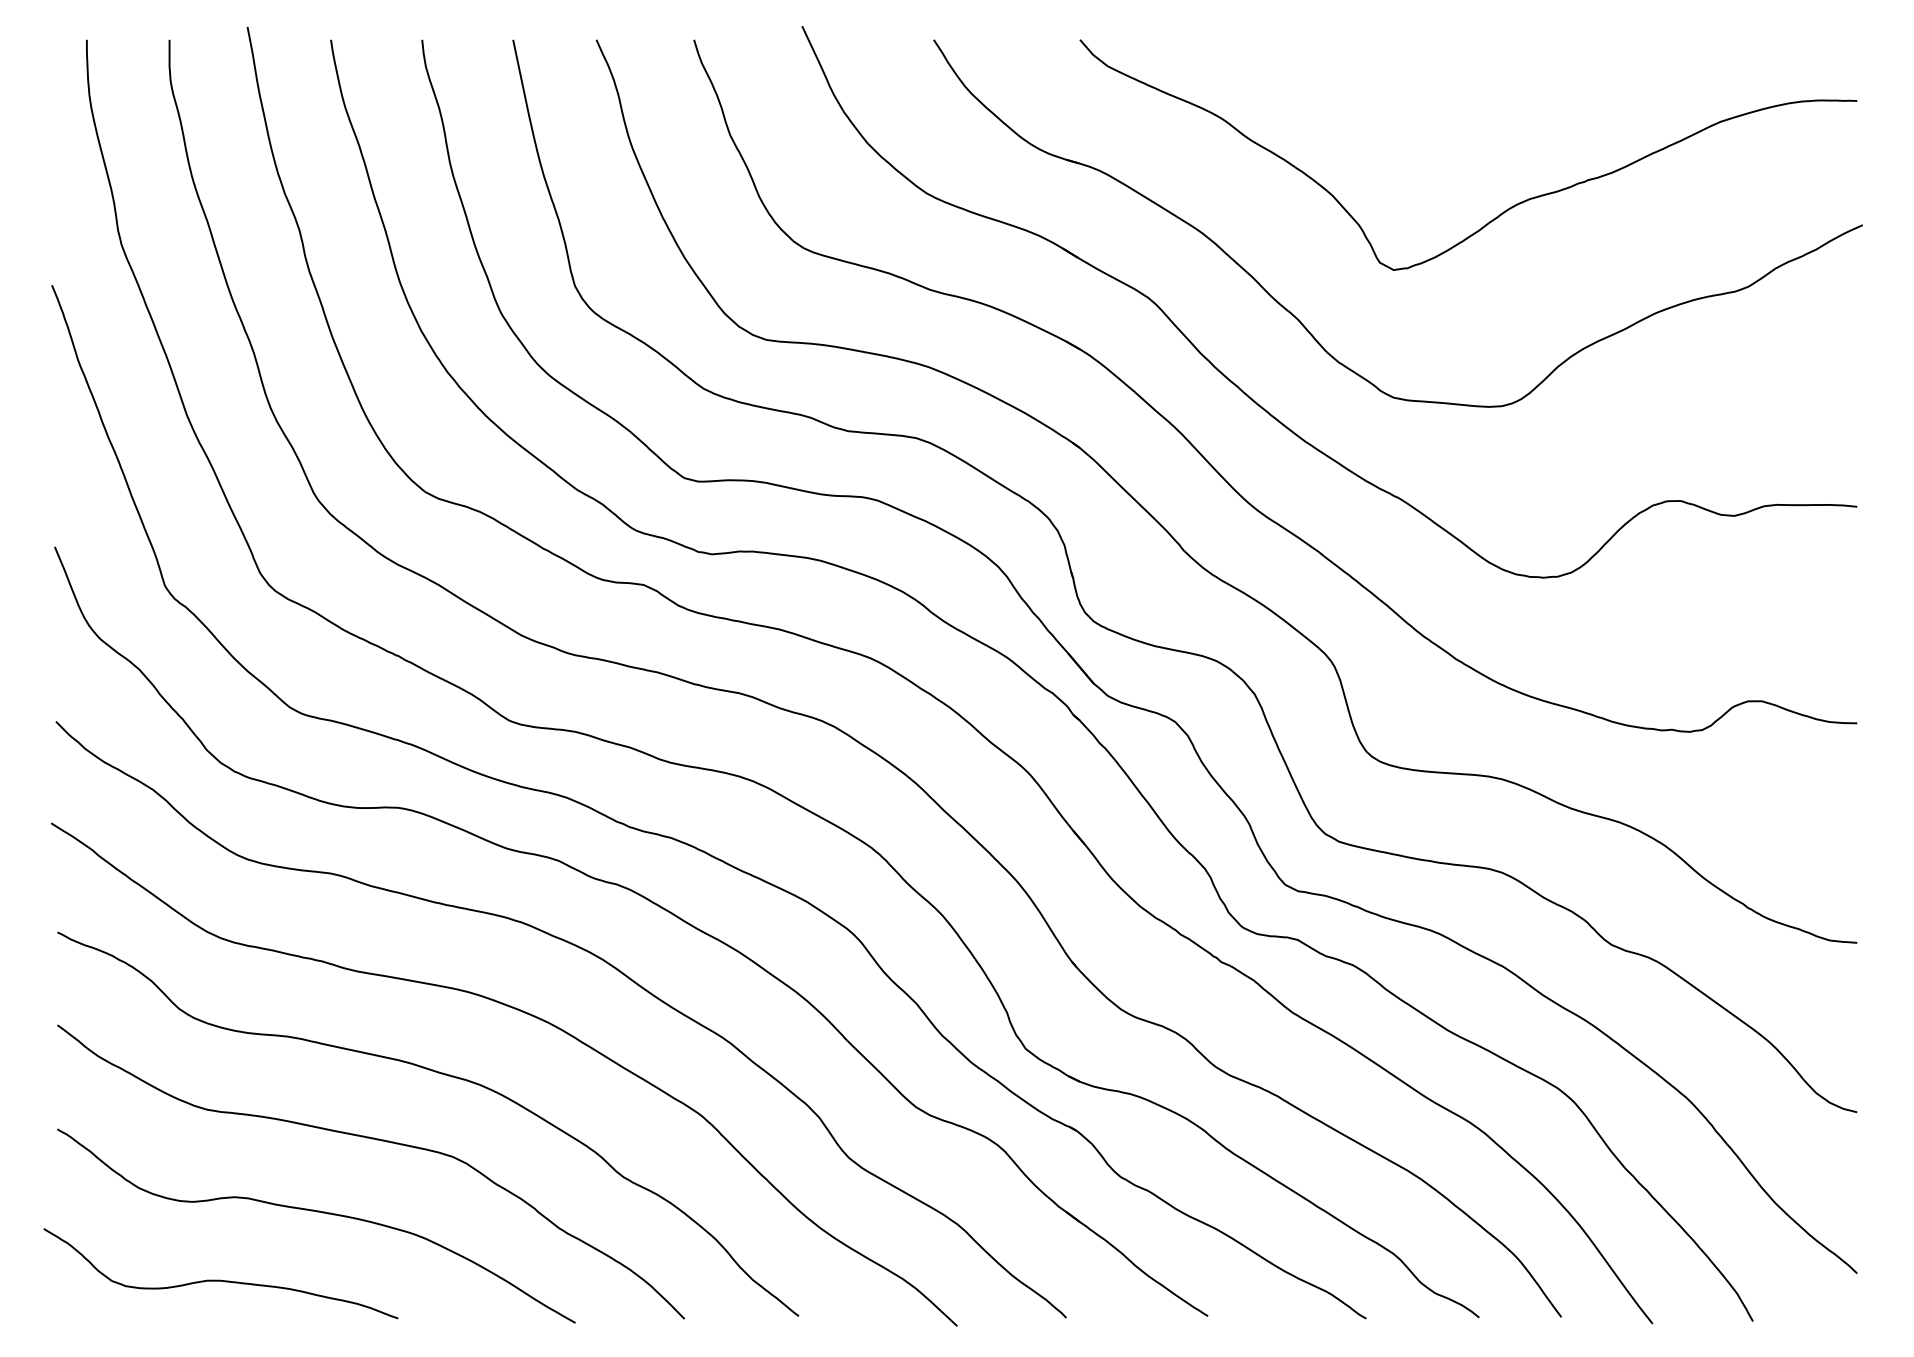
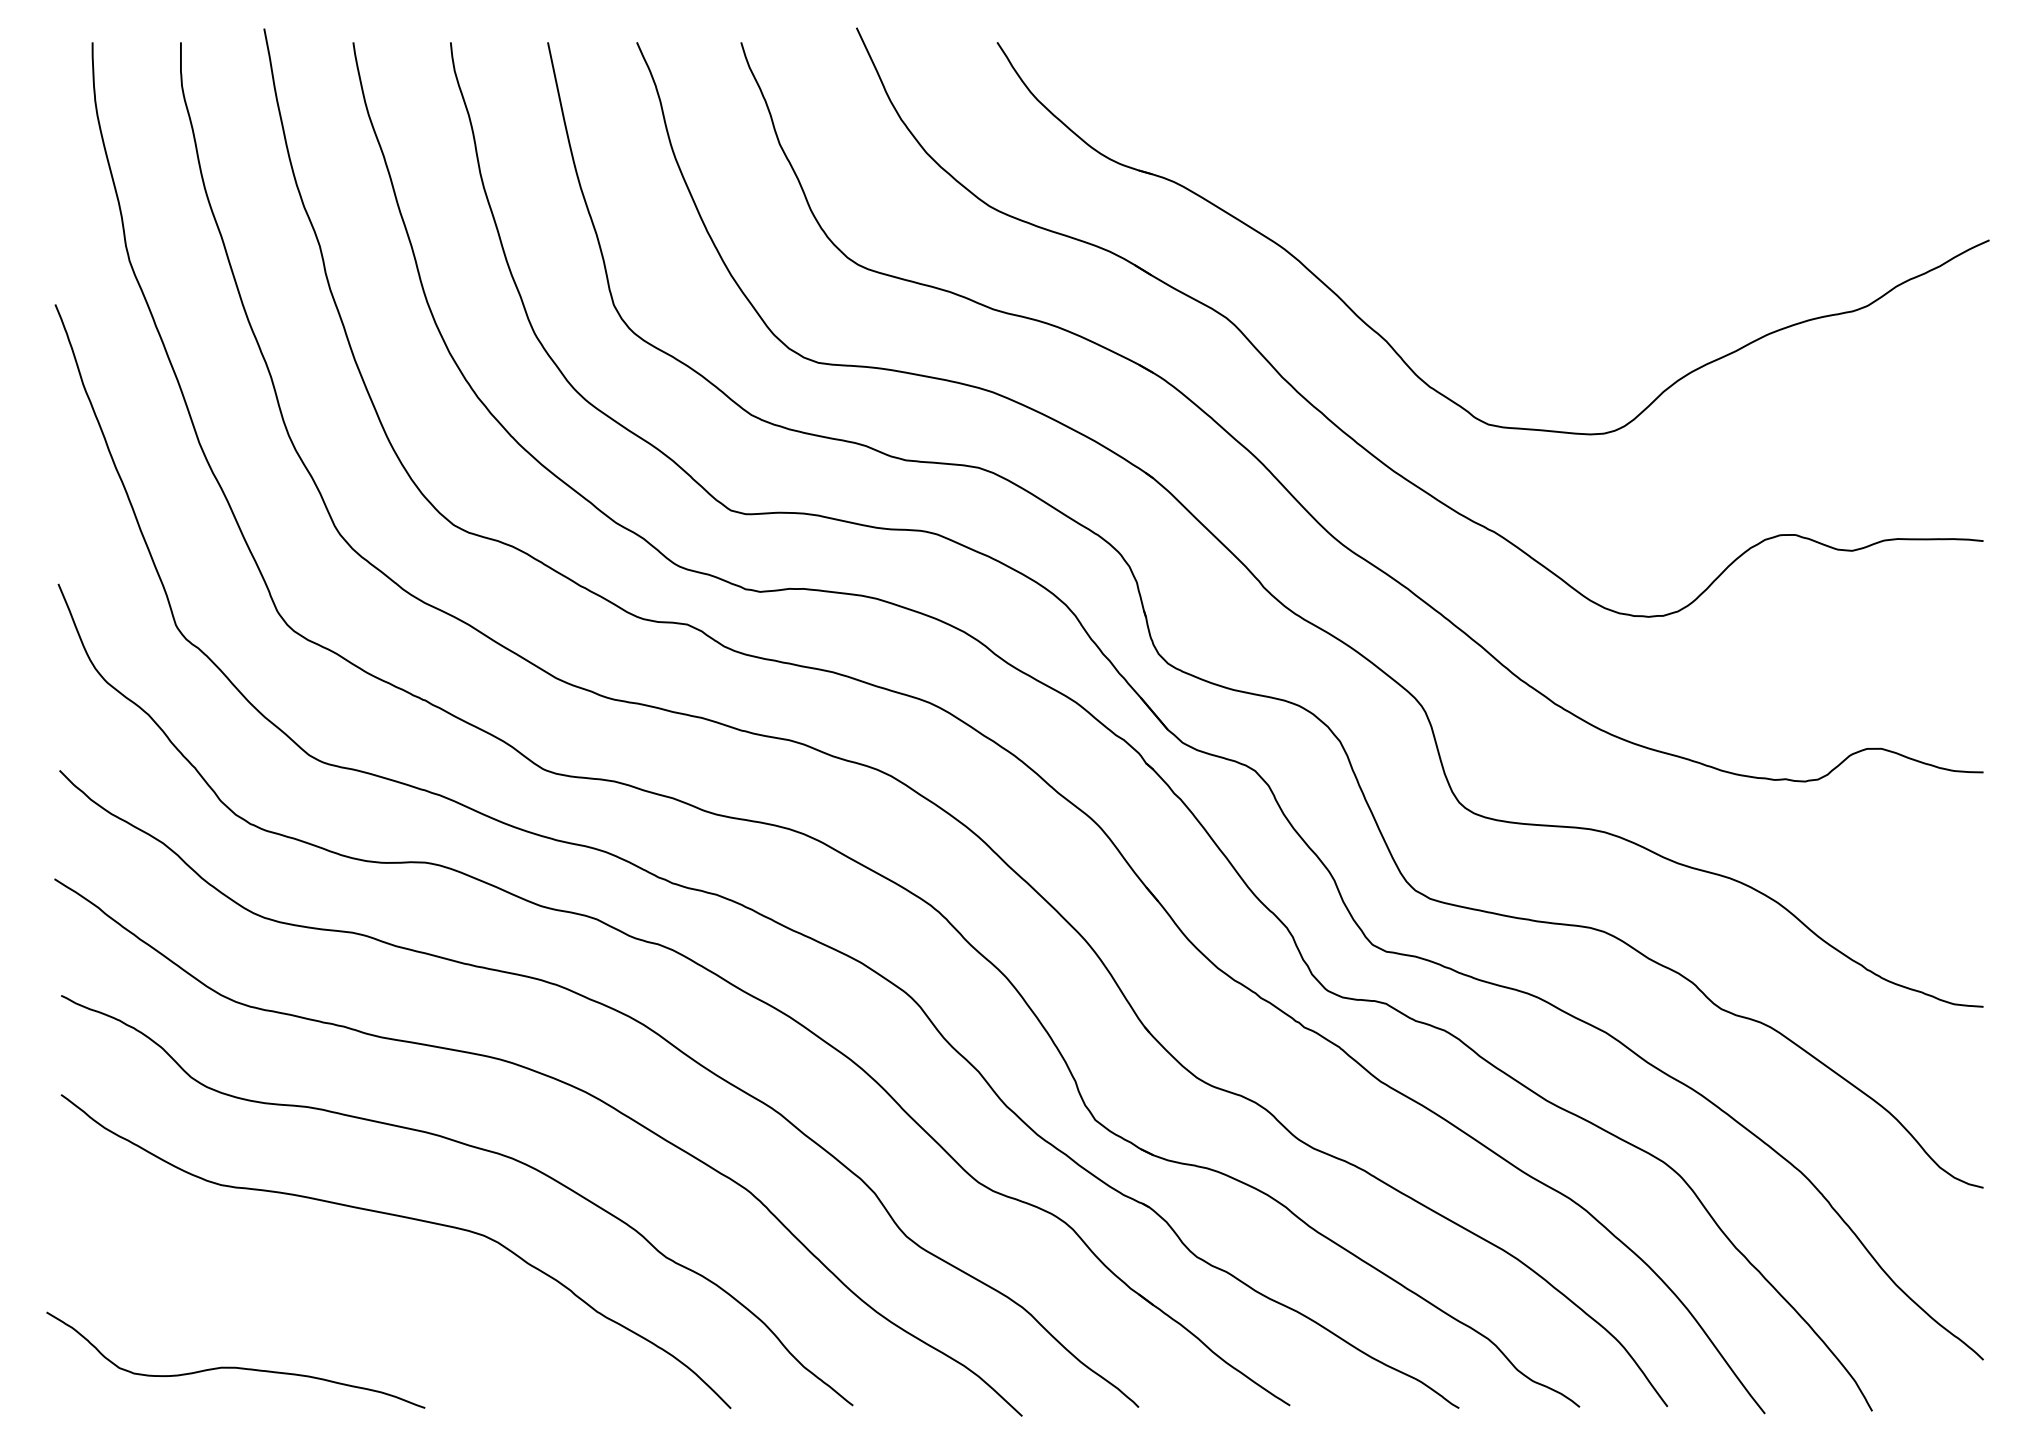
curve: (1506, 209) -> (1608, 223), removed
curve: (316, 1212) -> (337, 1294), removed

